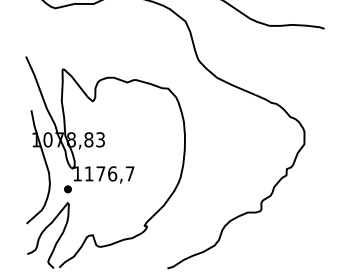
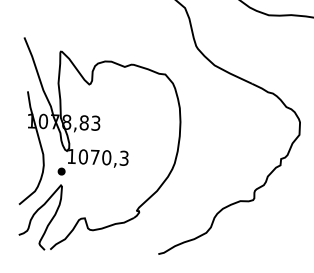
text: (109, 173) -> (103, 157), 1176,7 -> 1070,3

